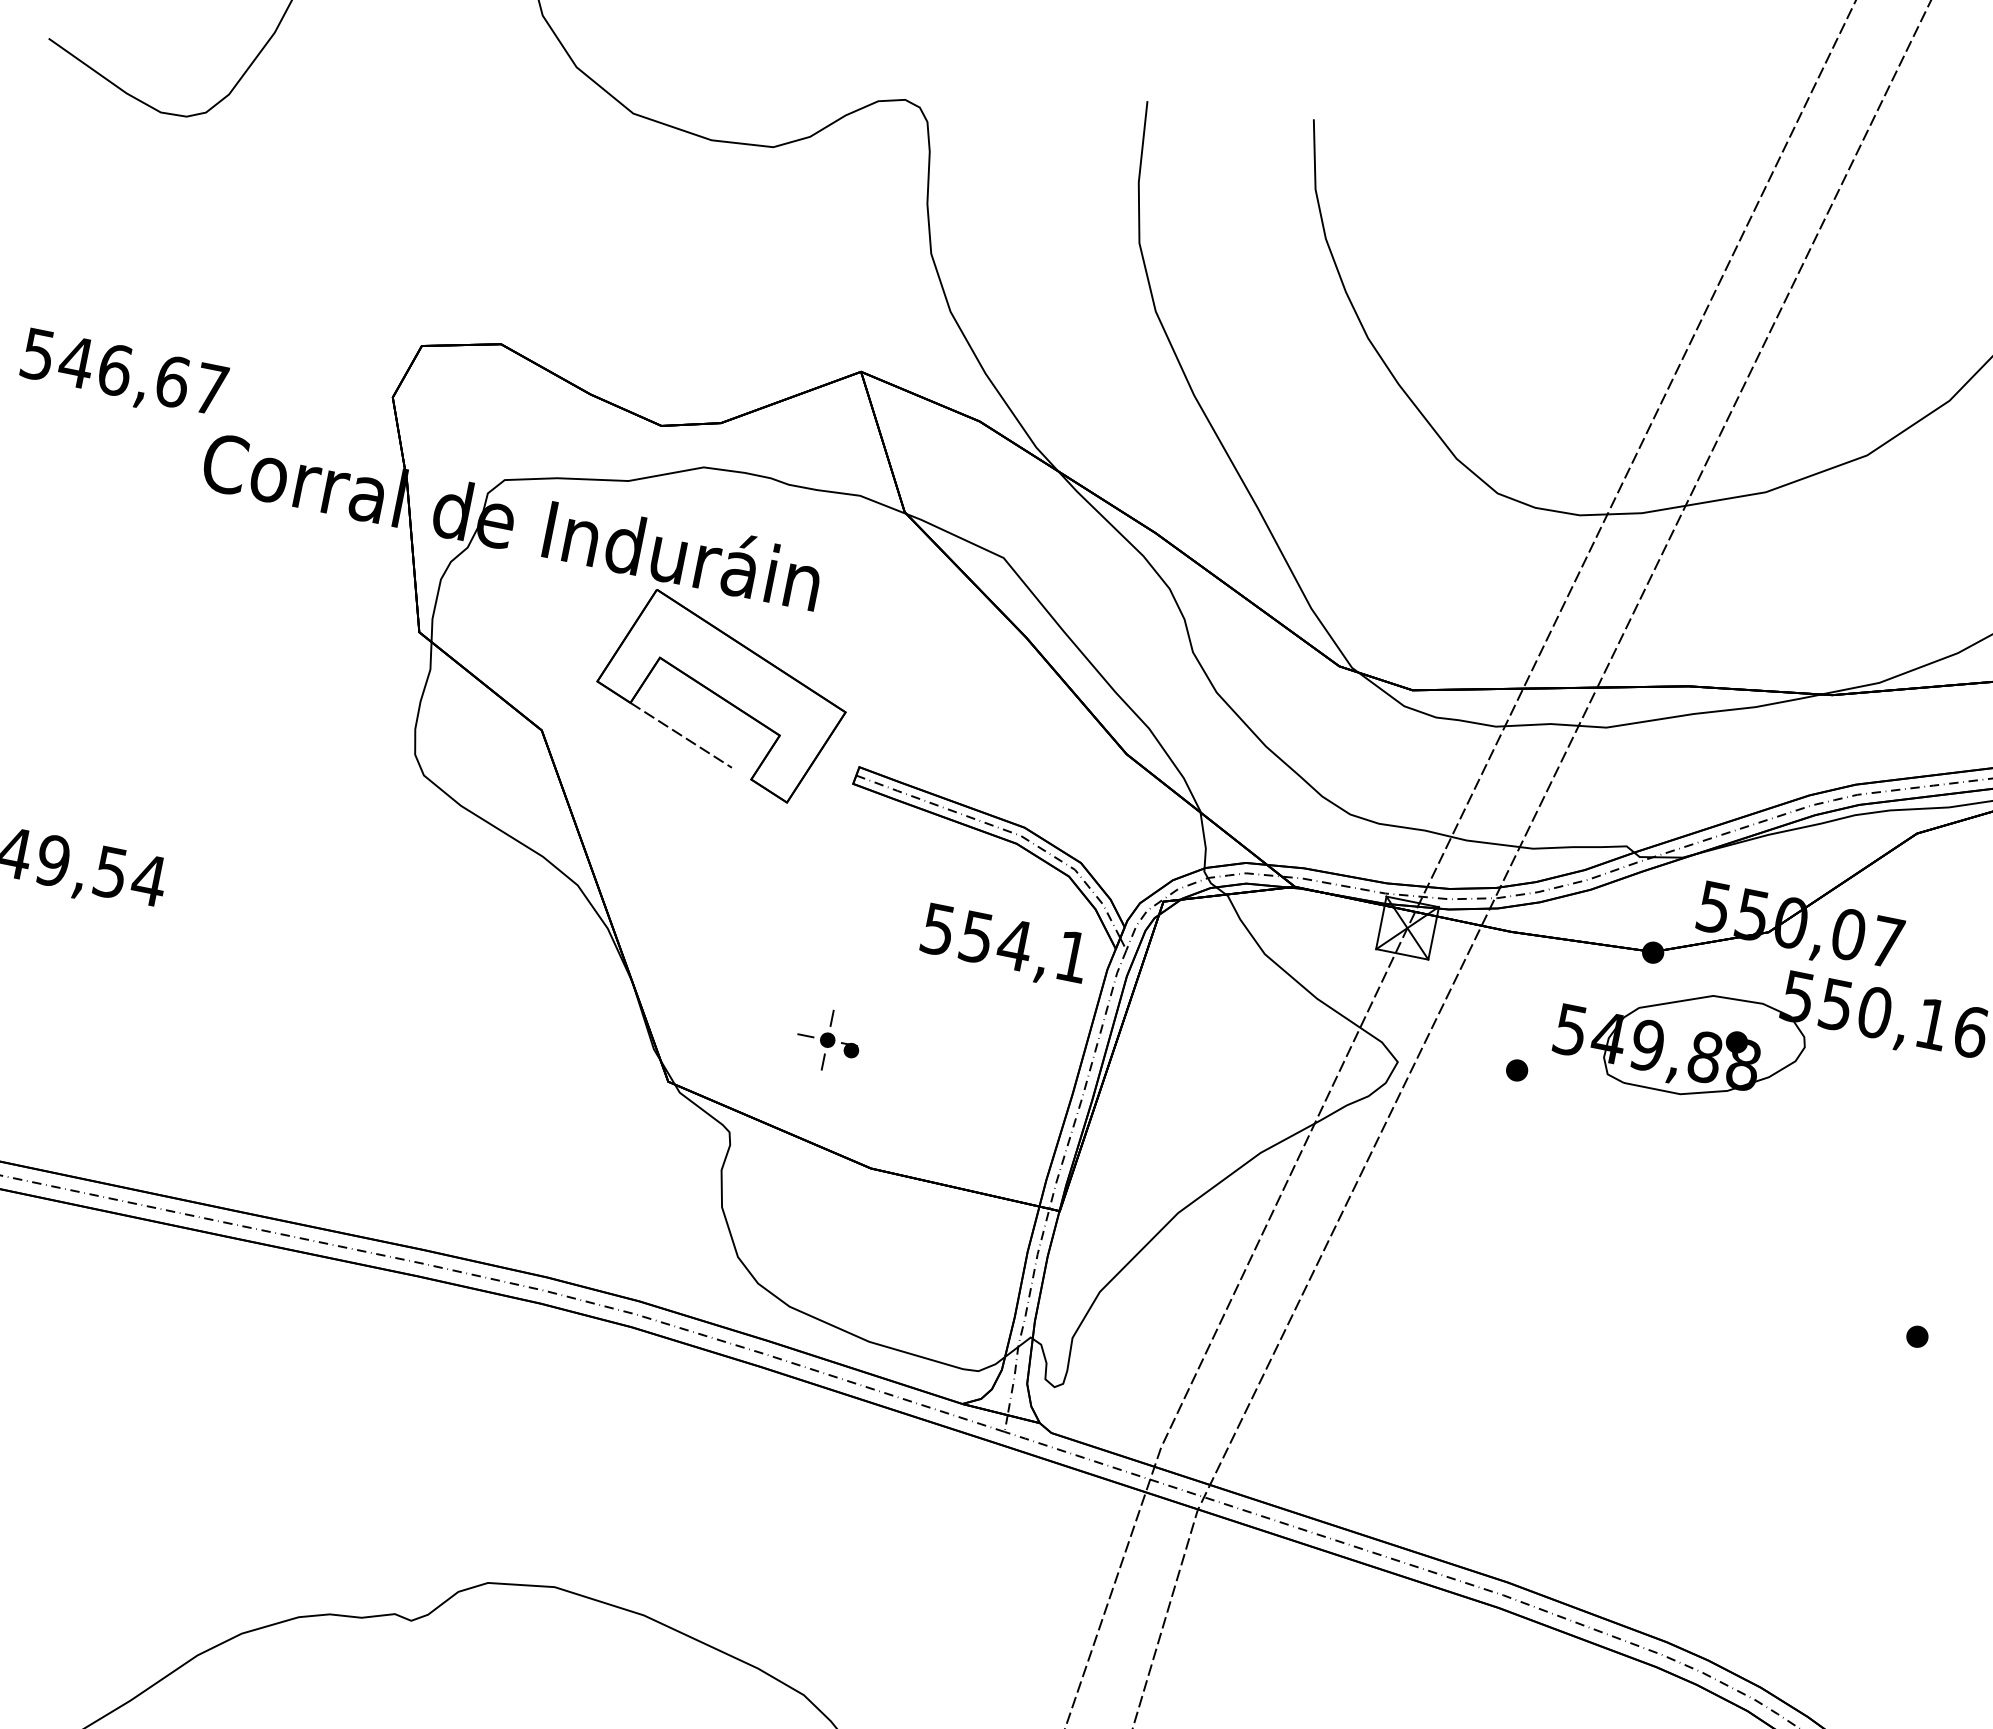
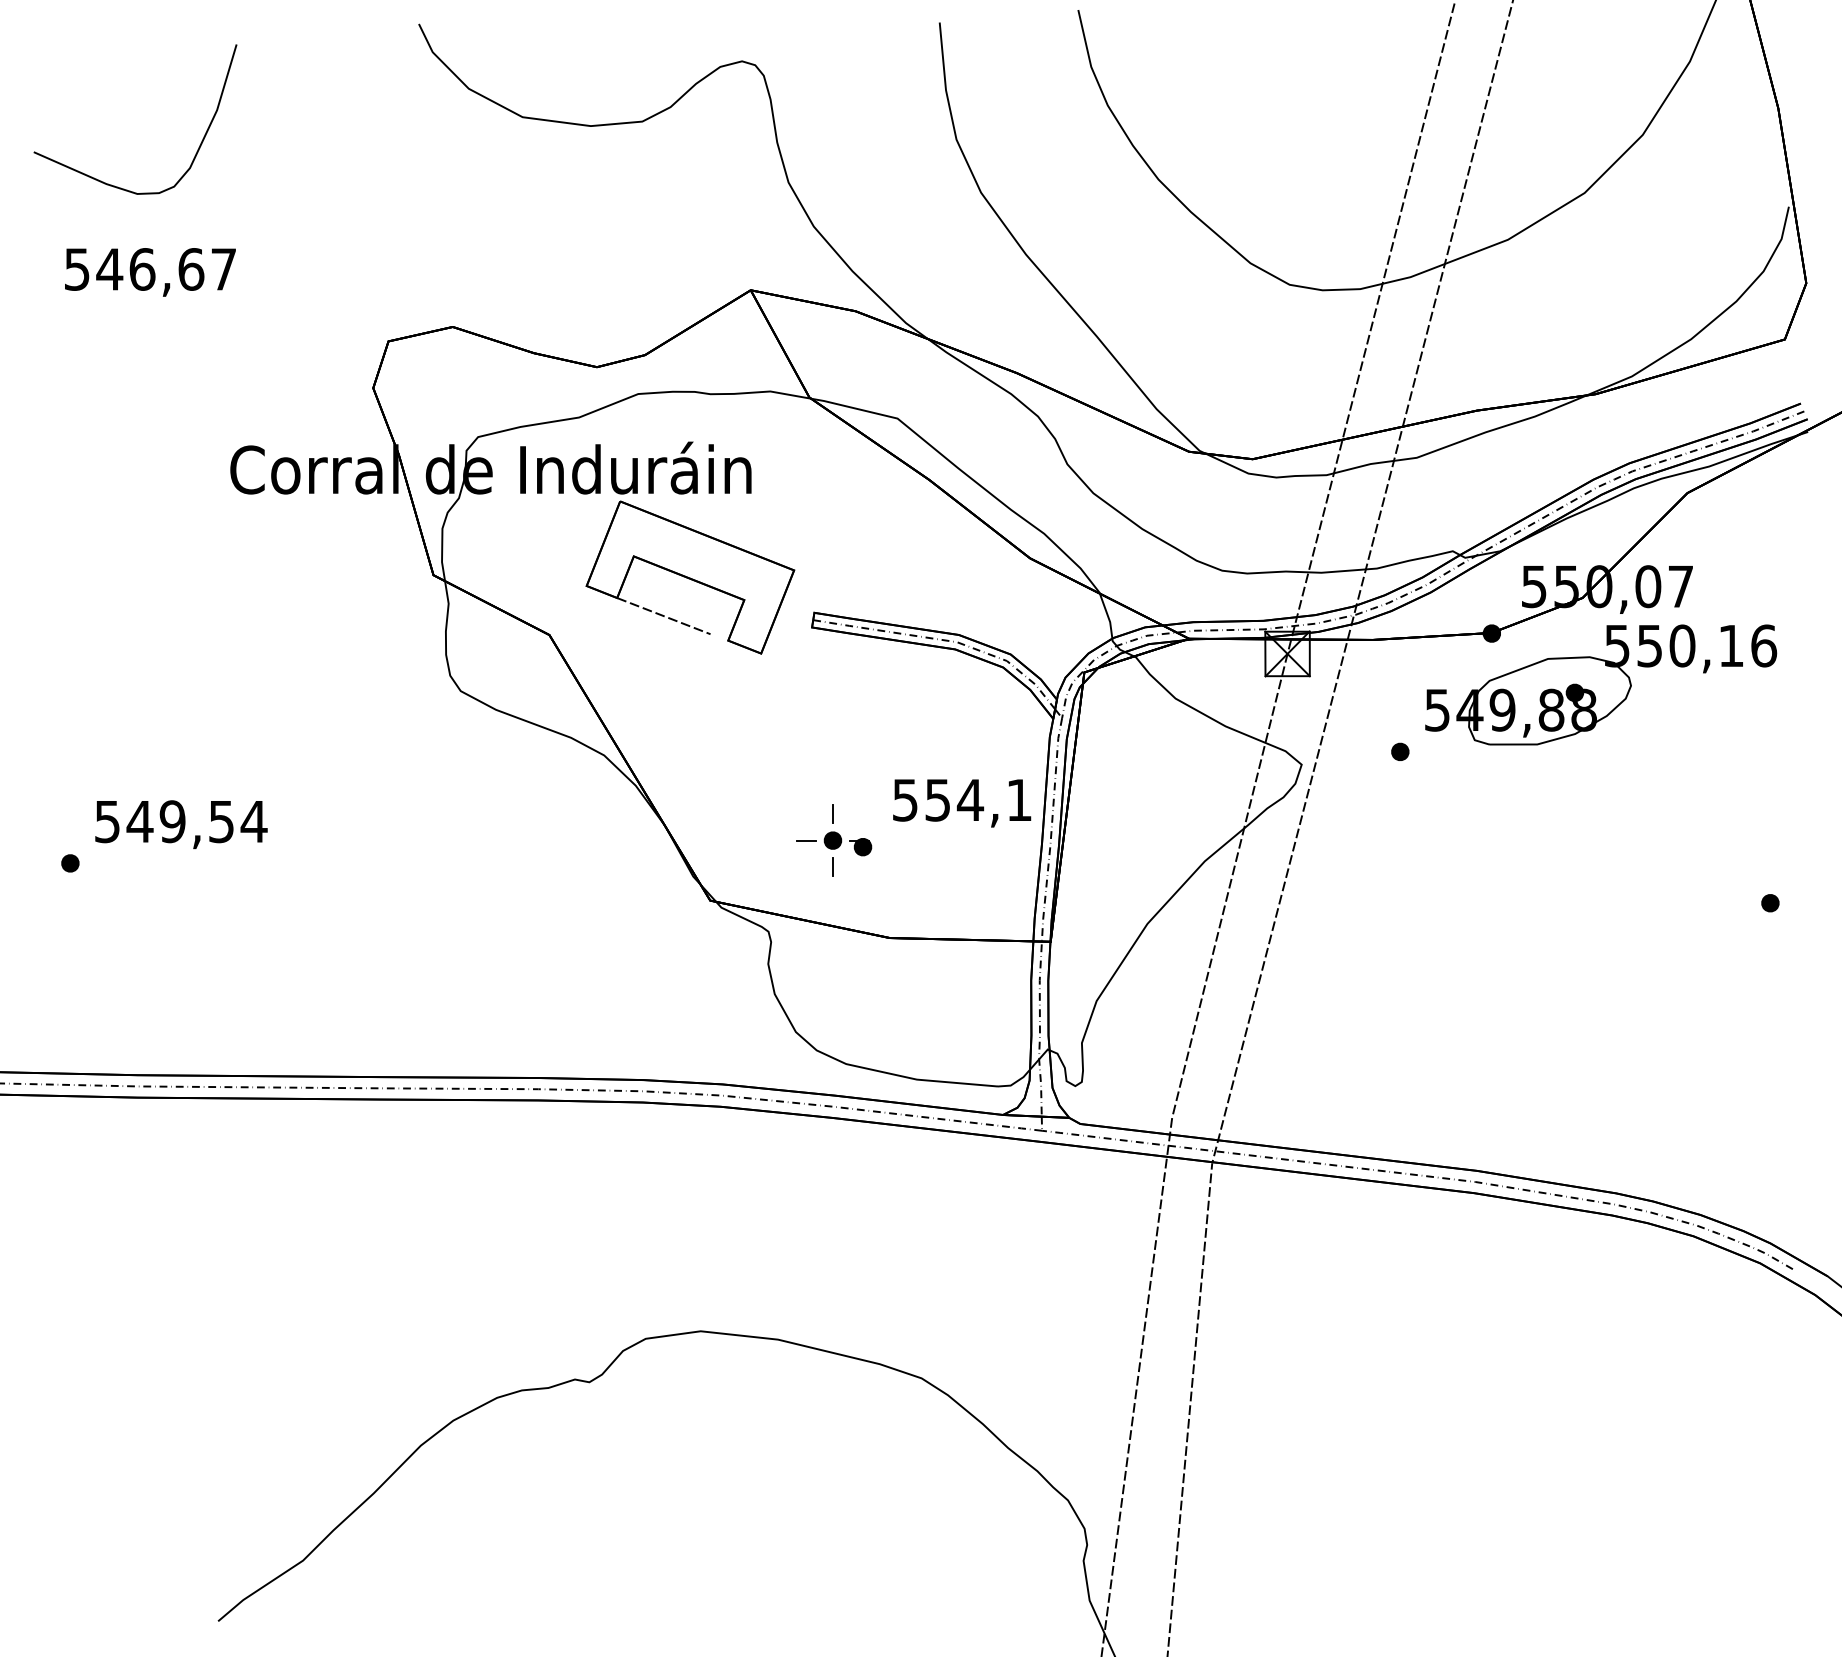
text: (123, 375) -> (150, 272), moved
text: (1004, 947) -> (962, 803), moved
part: (828, 1040) -> (834, 840), size x1.43

